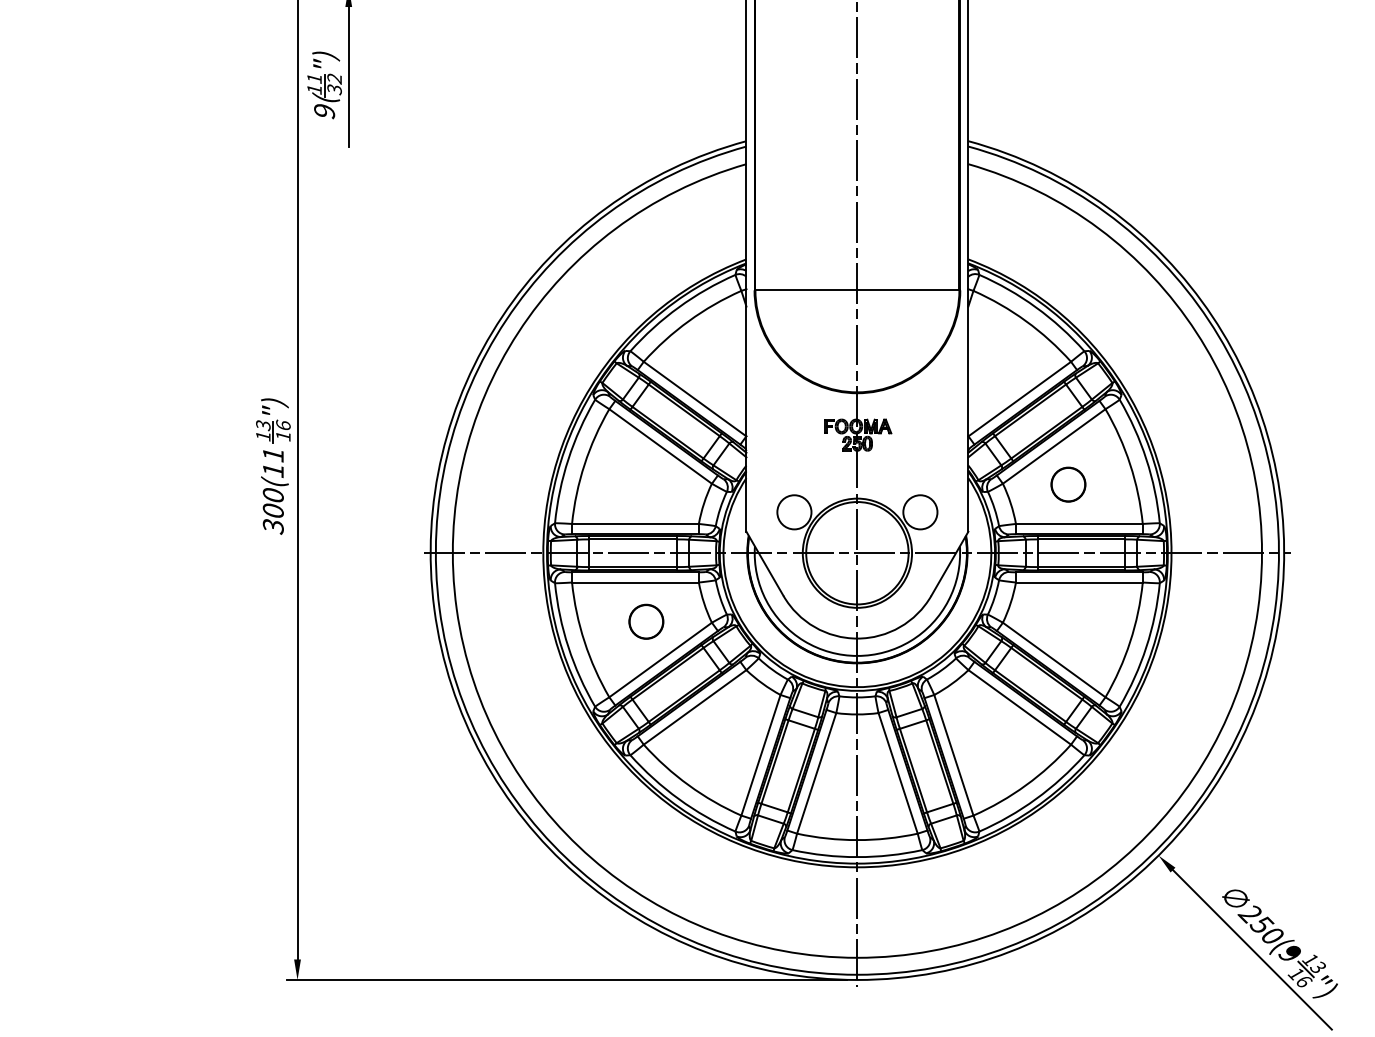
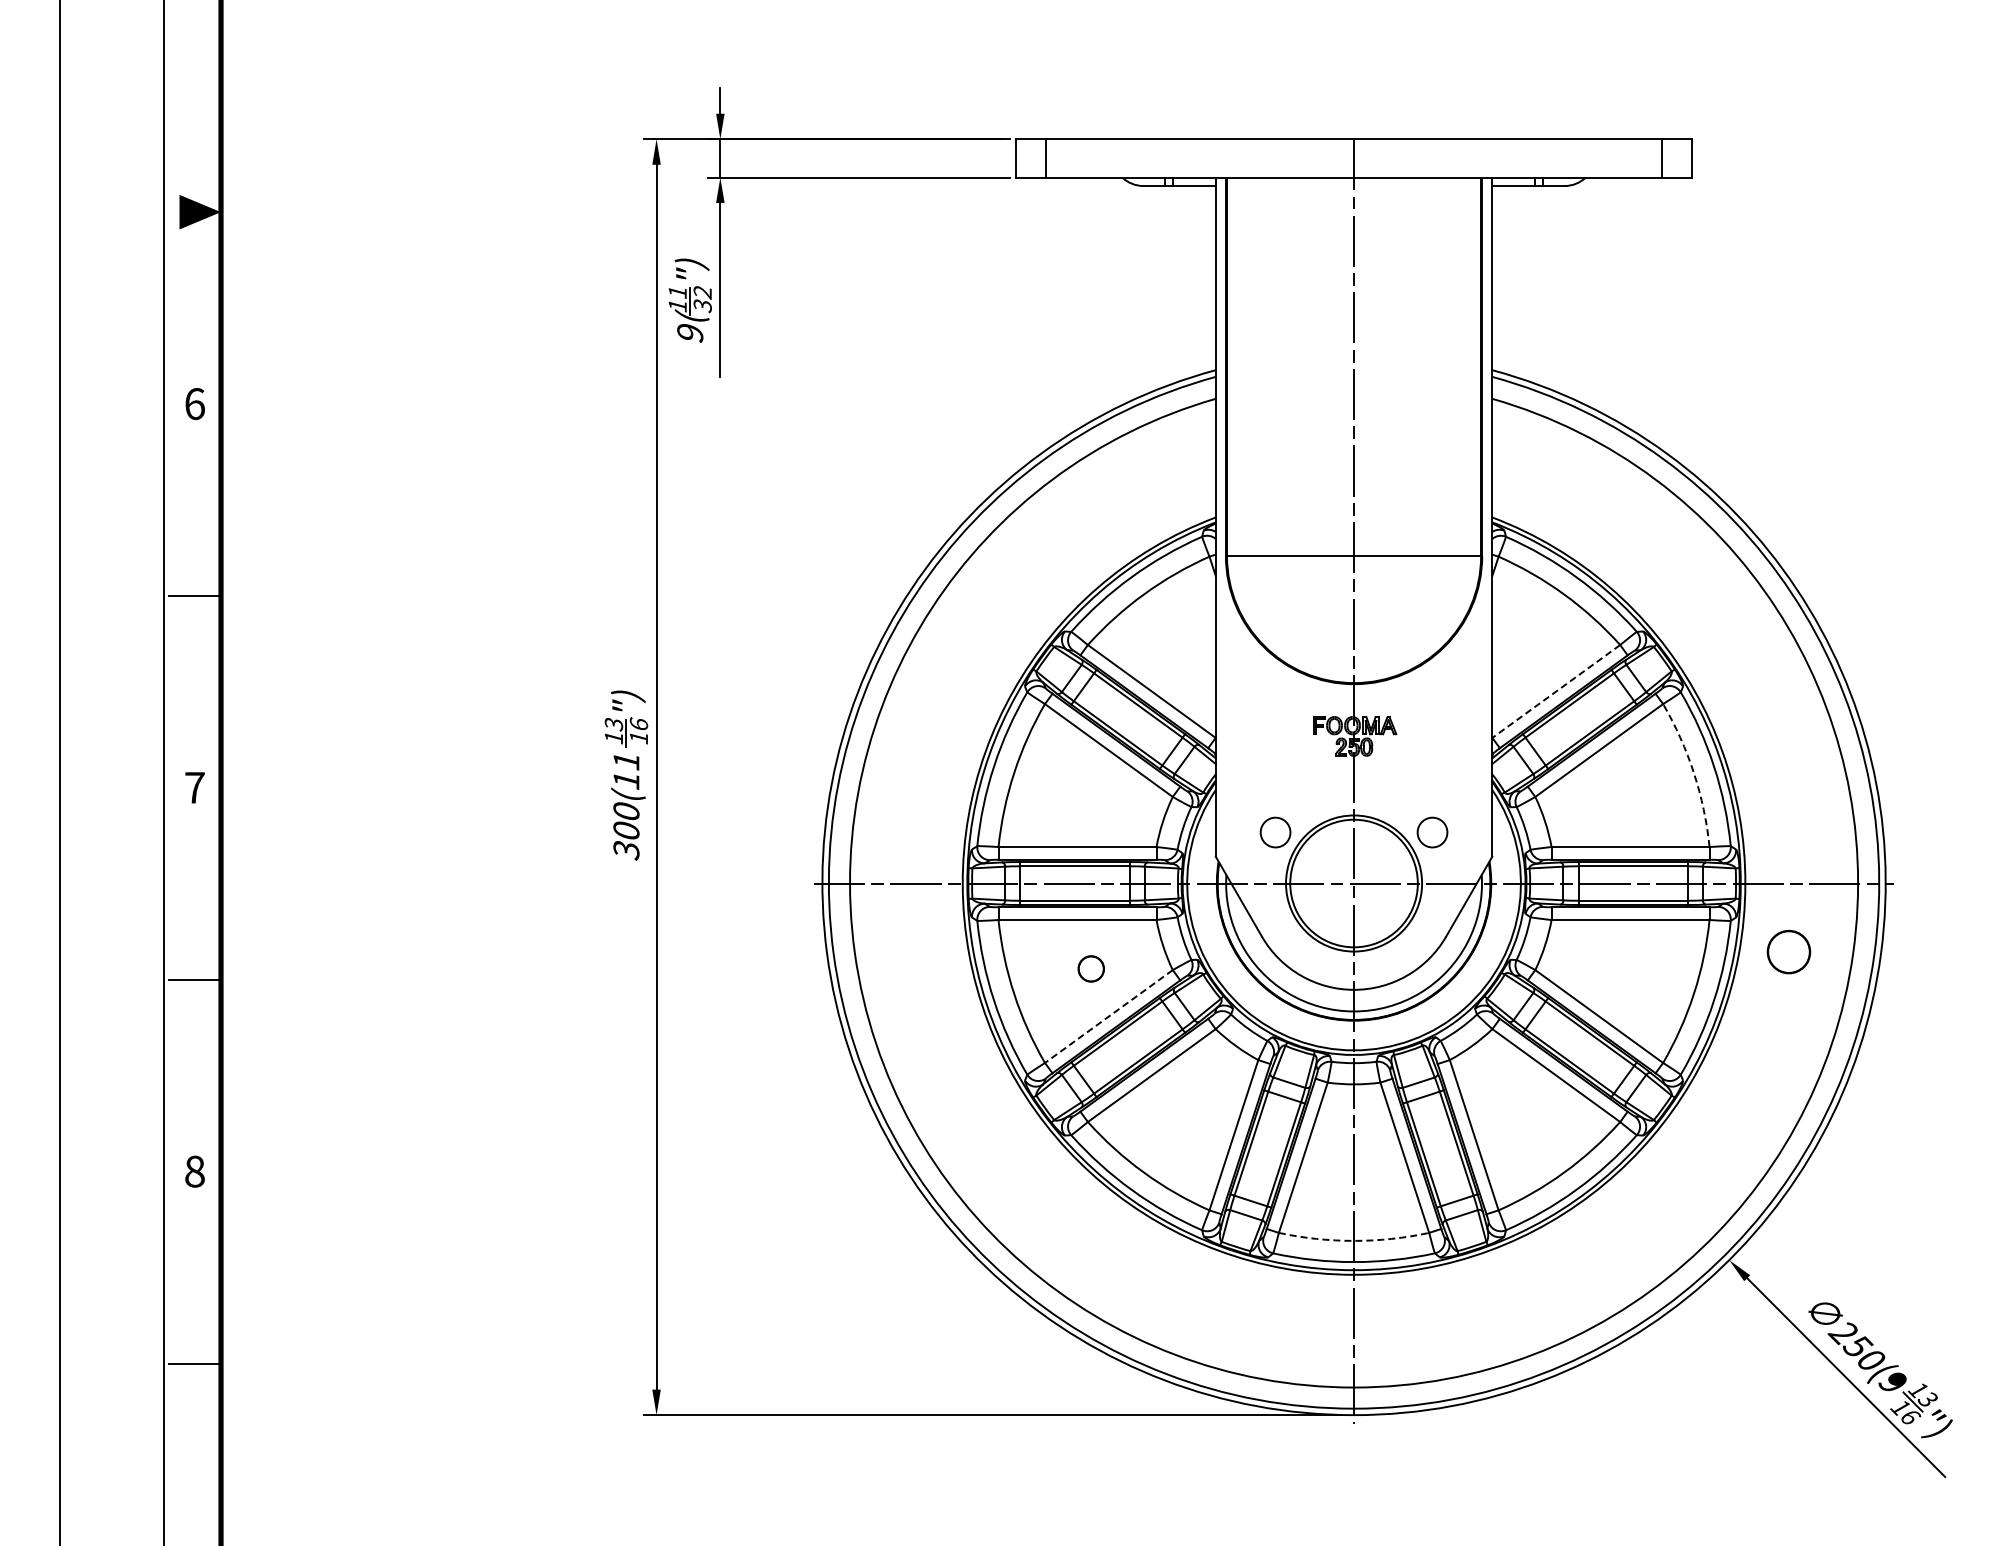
line: (1019, 399) -> (1556, 691), solid -> dashed
arc: (1129, 464) -> (1693, 773), solid -> dashed
part: (1068, 484) -> (1788, 952), moved
circle: (794, 512) -> (1275, 832), size x0.7
circle: (920, 512) -> (1432, 832), size x0.7
part: (646, 621) -> (1091, 968), size x0.6
line: (660, 659) -> (1108, 1016), solid -> dashed
arc: (857, 839) -> (1354, 1240), solid -> dashed

